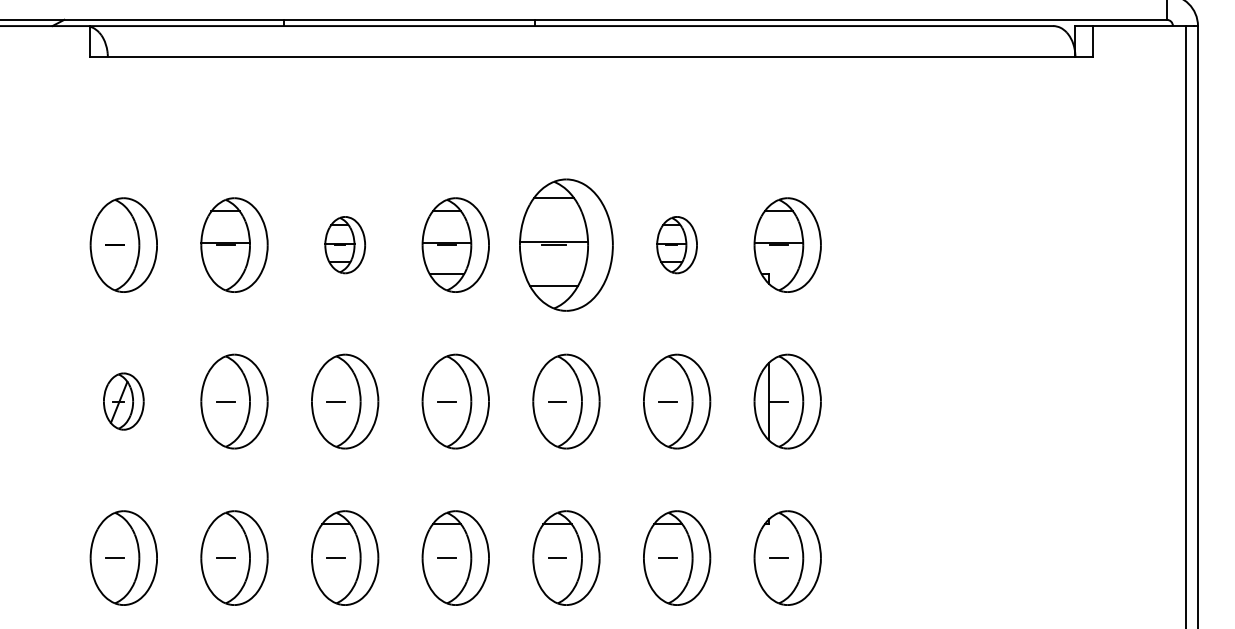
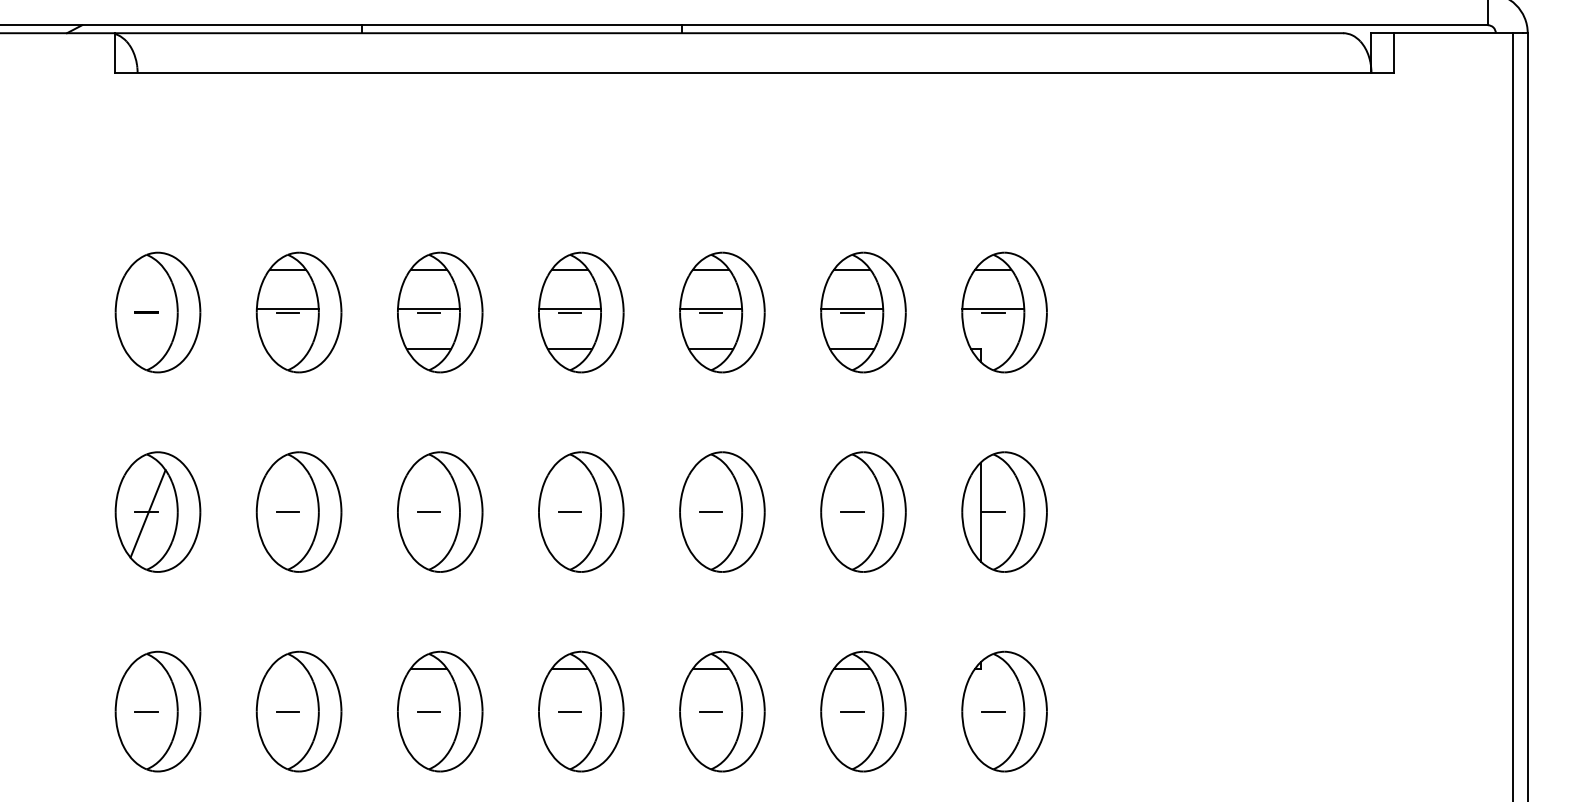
part: (345, 245) -> (440, 312), size x1.67
part: (566, 245) -> (722, 312), size x0.71
part: (677, 245) -> (863, 312), size x1.67
part: (123, 401) -> (157, 511), size x1.67

